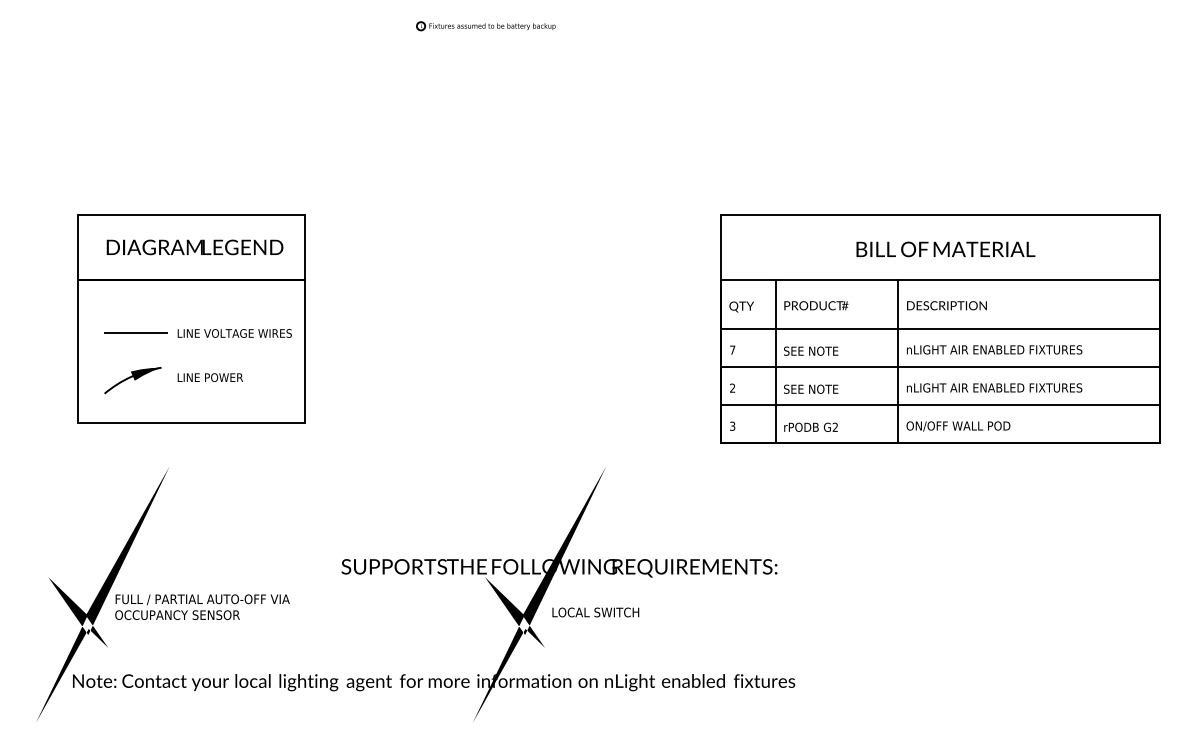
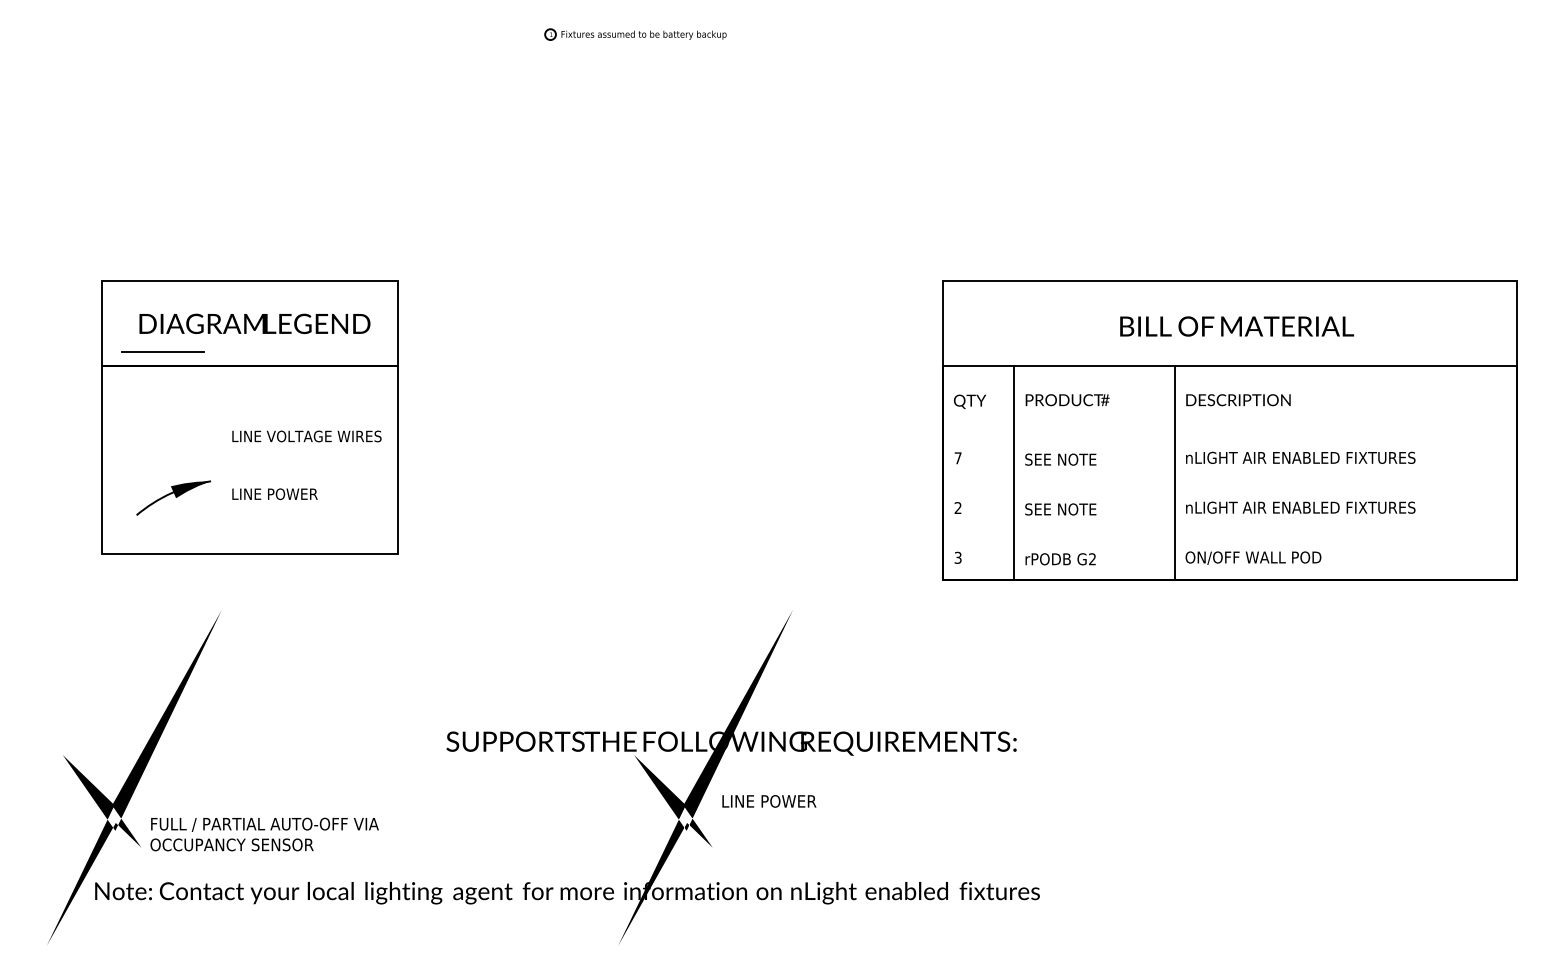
line: (940, 328) -> (1230, 430), removed
line: (135, 332) -> (162, 351), moved
line: (940, 367) -> (1230, 480), removed
line: (940, 405) -> (1230, 530), removed
text: (202, 607) -> (264, 834), moved
text: (598, 612) -> (782, 801), LOCAL SWITCH -> LINE POWER

